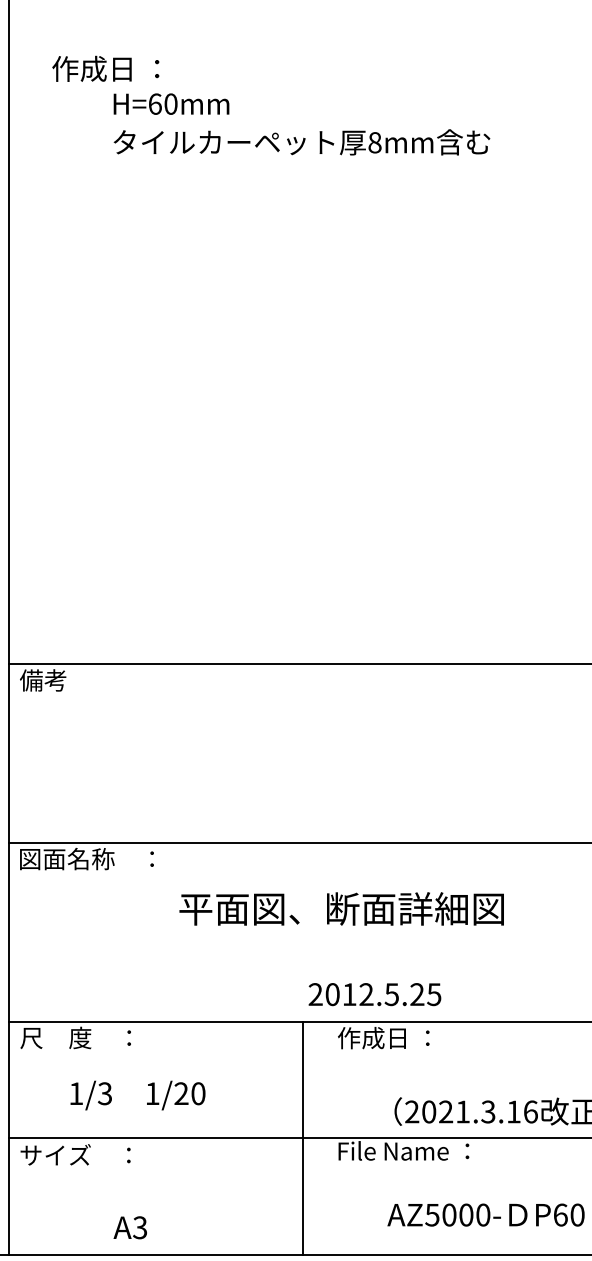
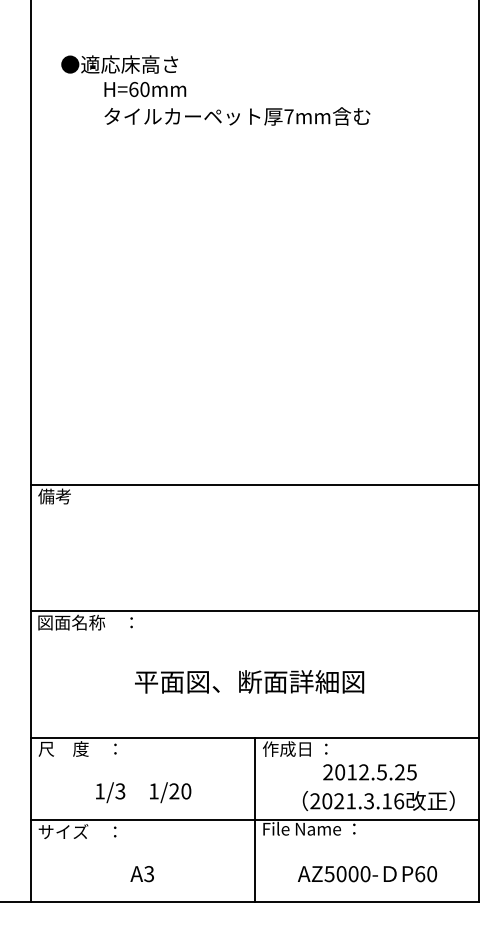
text: (134, 68) -> (119, 64), 作成日 ： -> ●適応床高さ
text: (374, 142) -> (288, 116), 8mm -> 7mm
text: (341, 908) -> (249, 681), moved
text: (374, 994) -> (369, 772), moved
text: (137, 1095) -> (143, 792), moved
line: (302, 1137) -> (254, 819), moved
text: (129, 1228) -> (141, 874), moved

